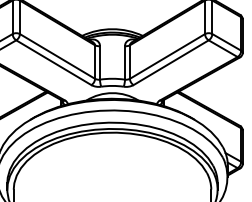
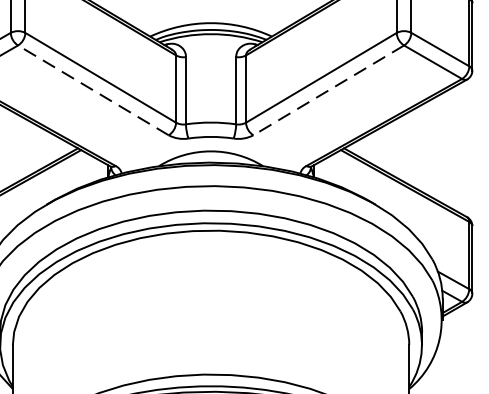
line: (53, 62) -> (92, 89), solid -> dashed
line: (171, 62) -> (329, 89), solid -> dashed

